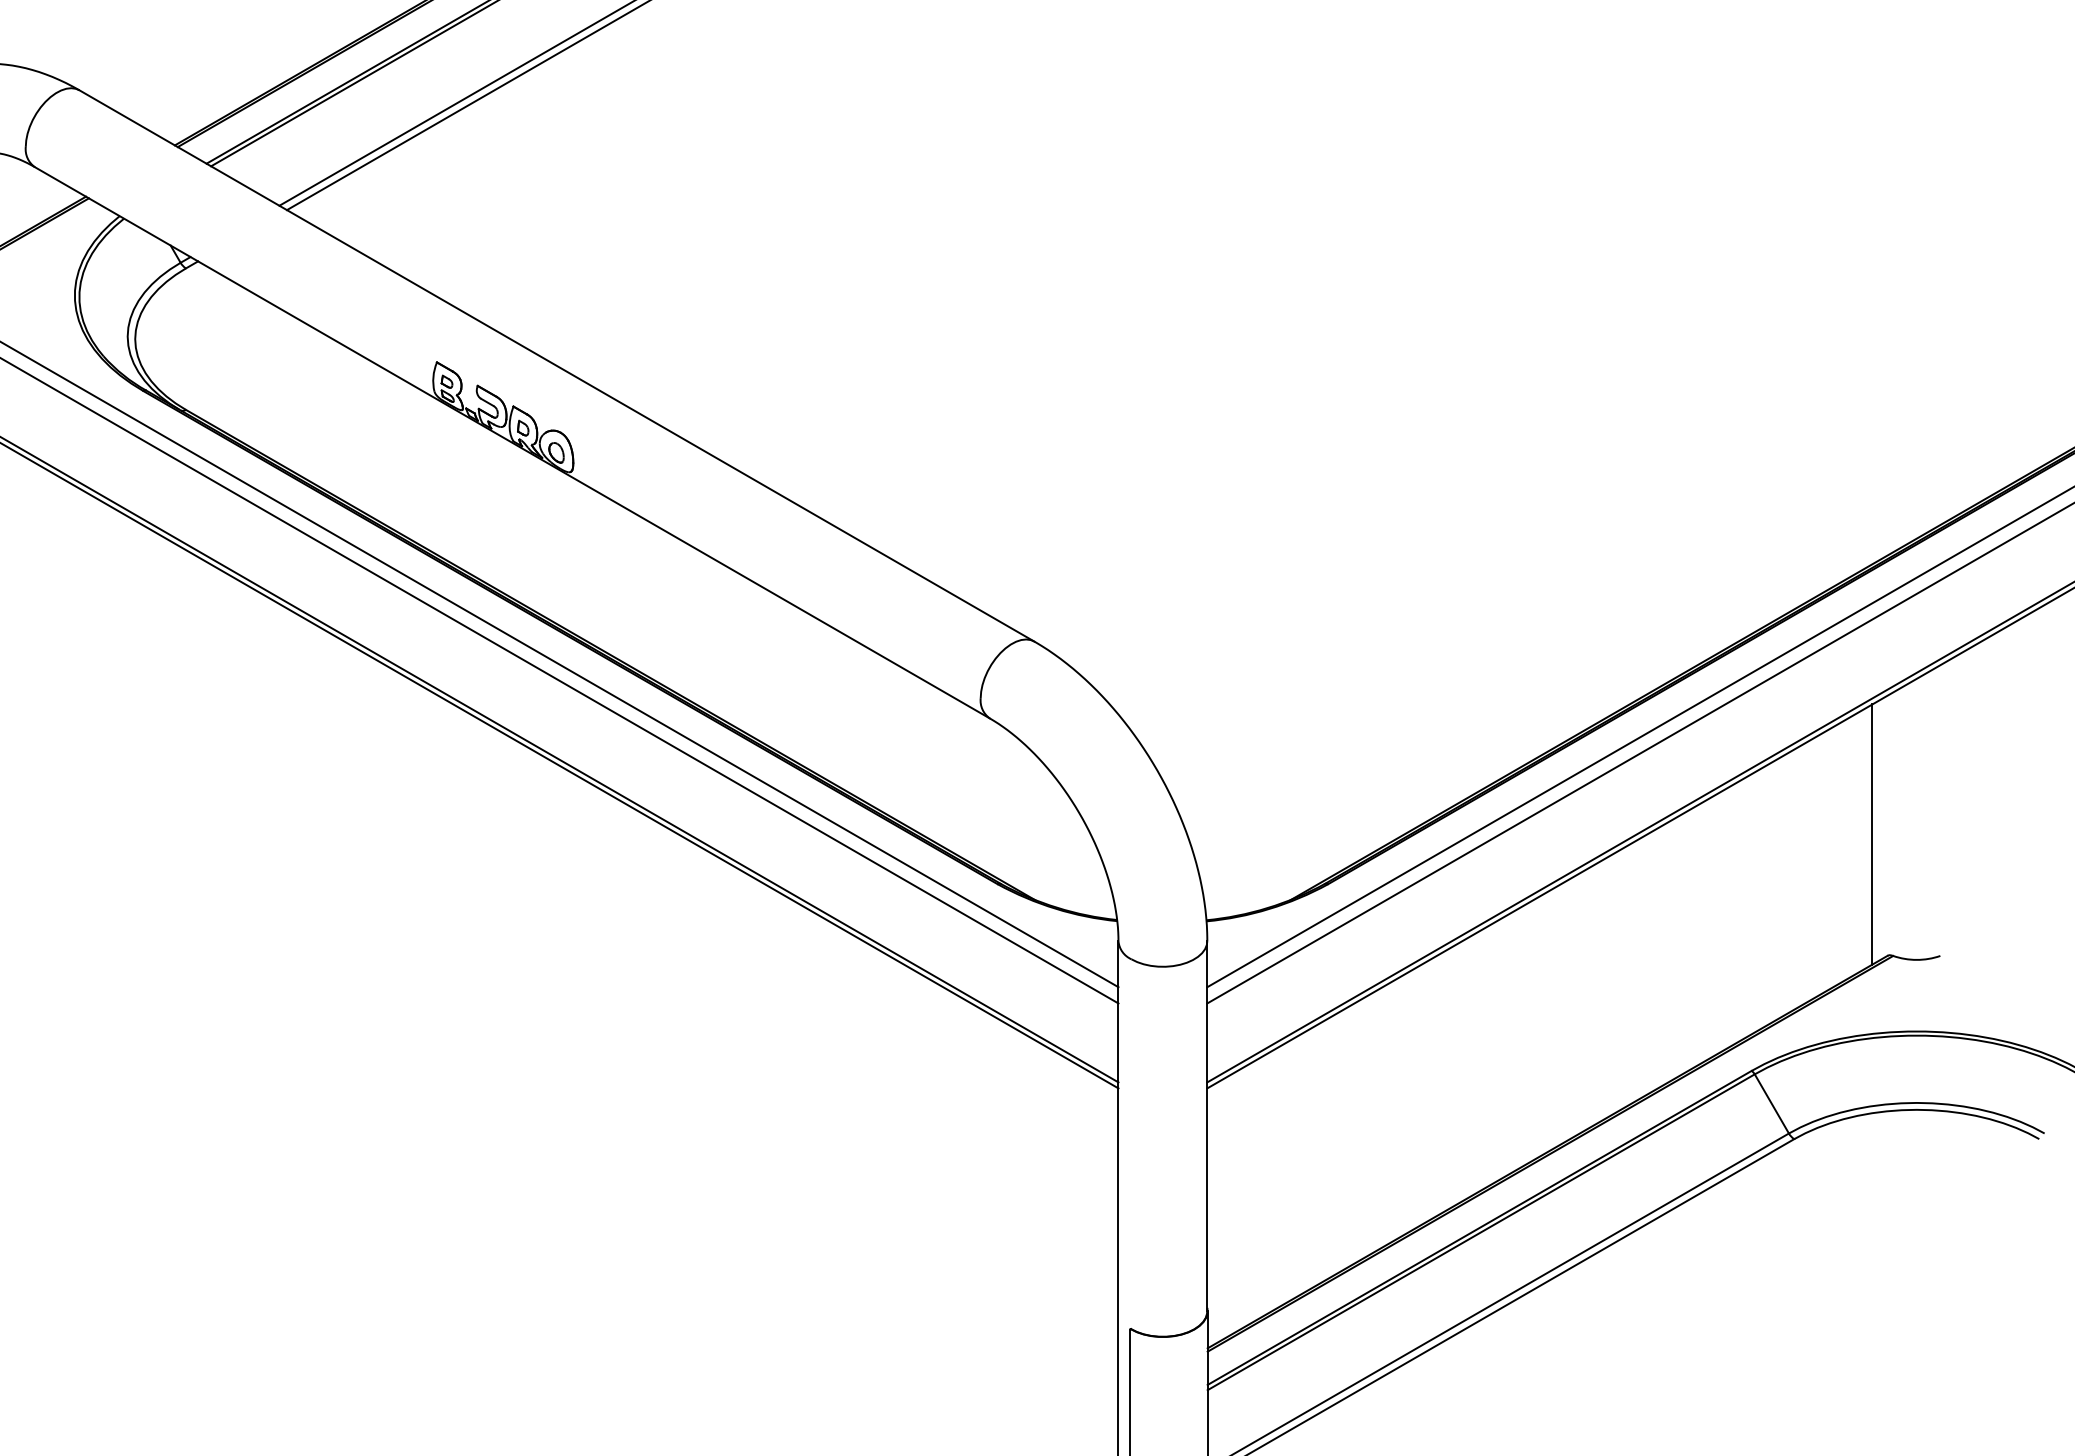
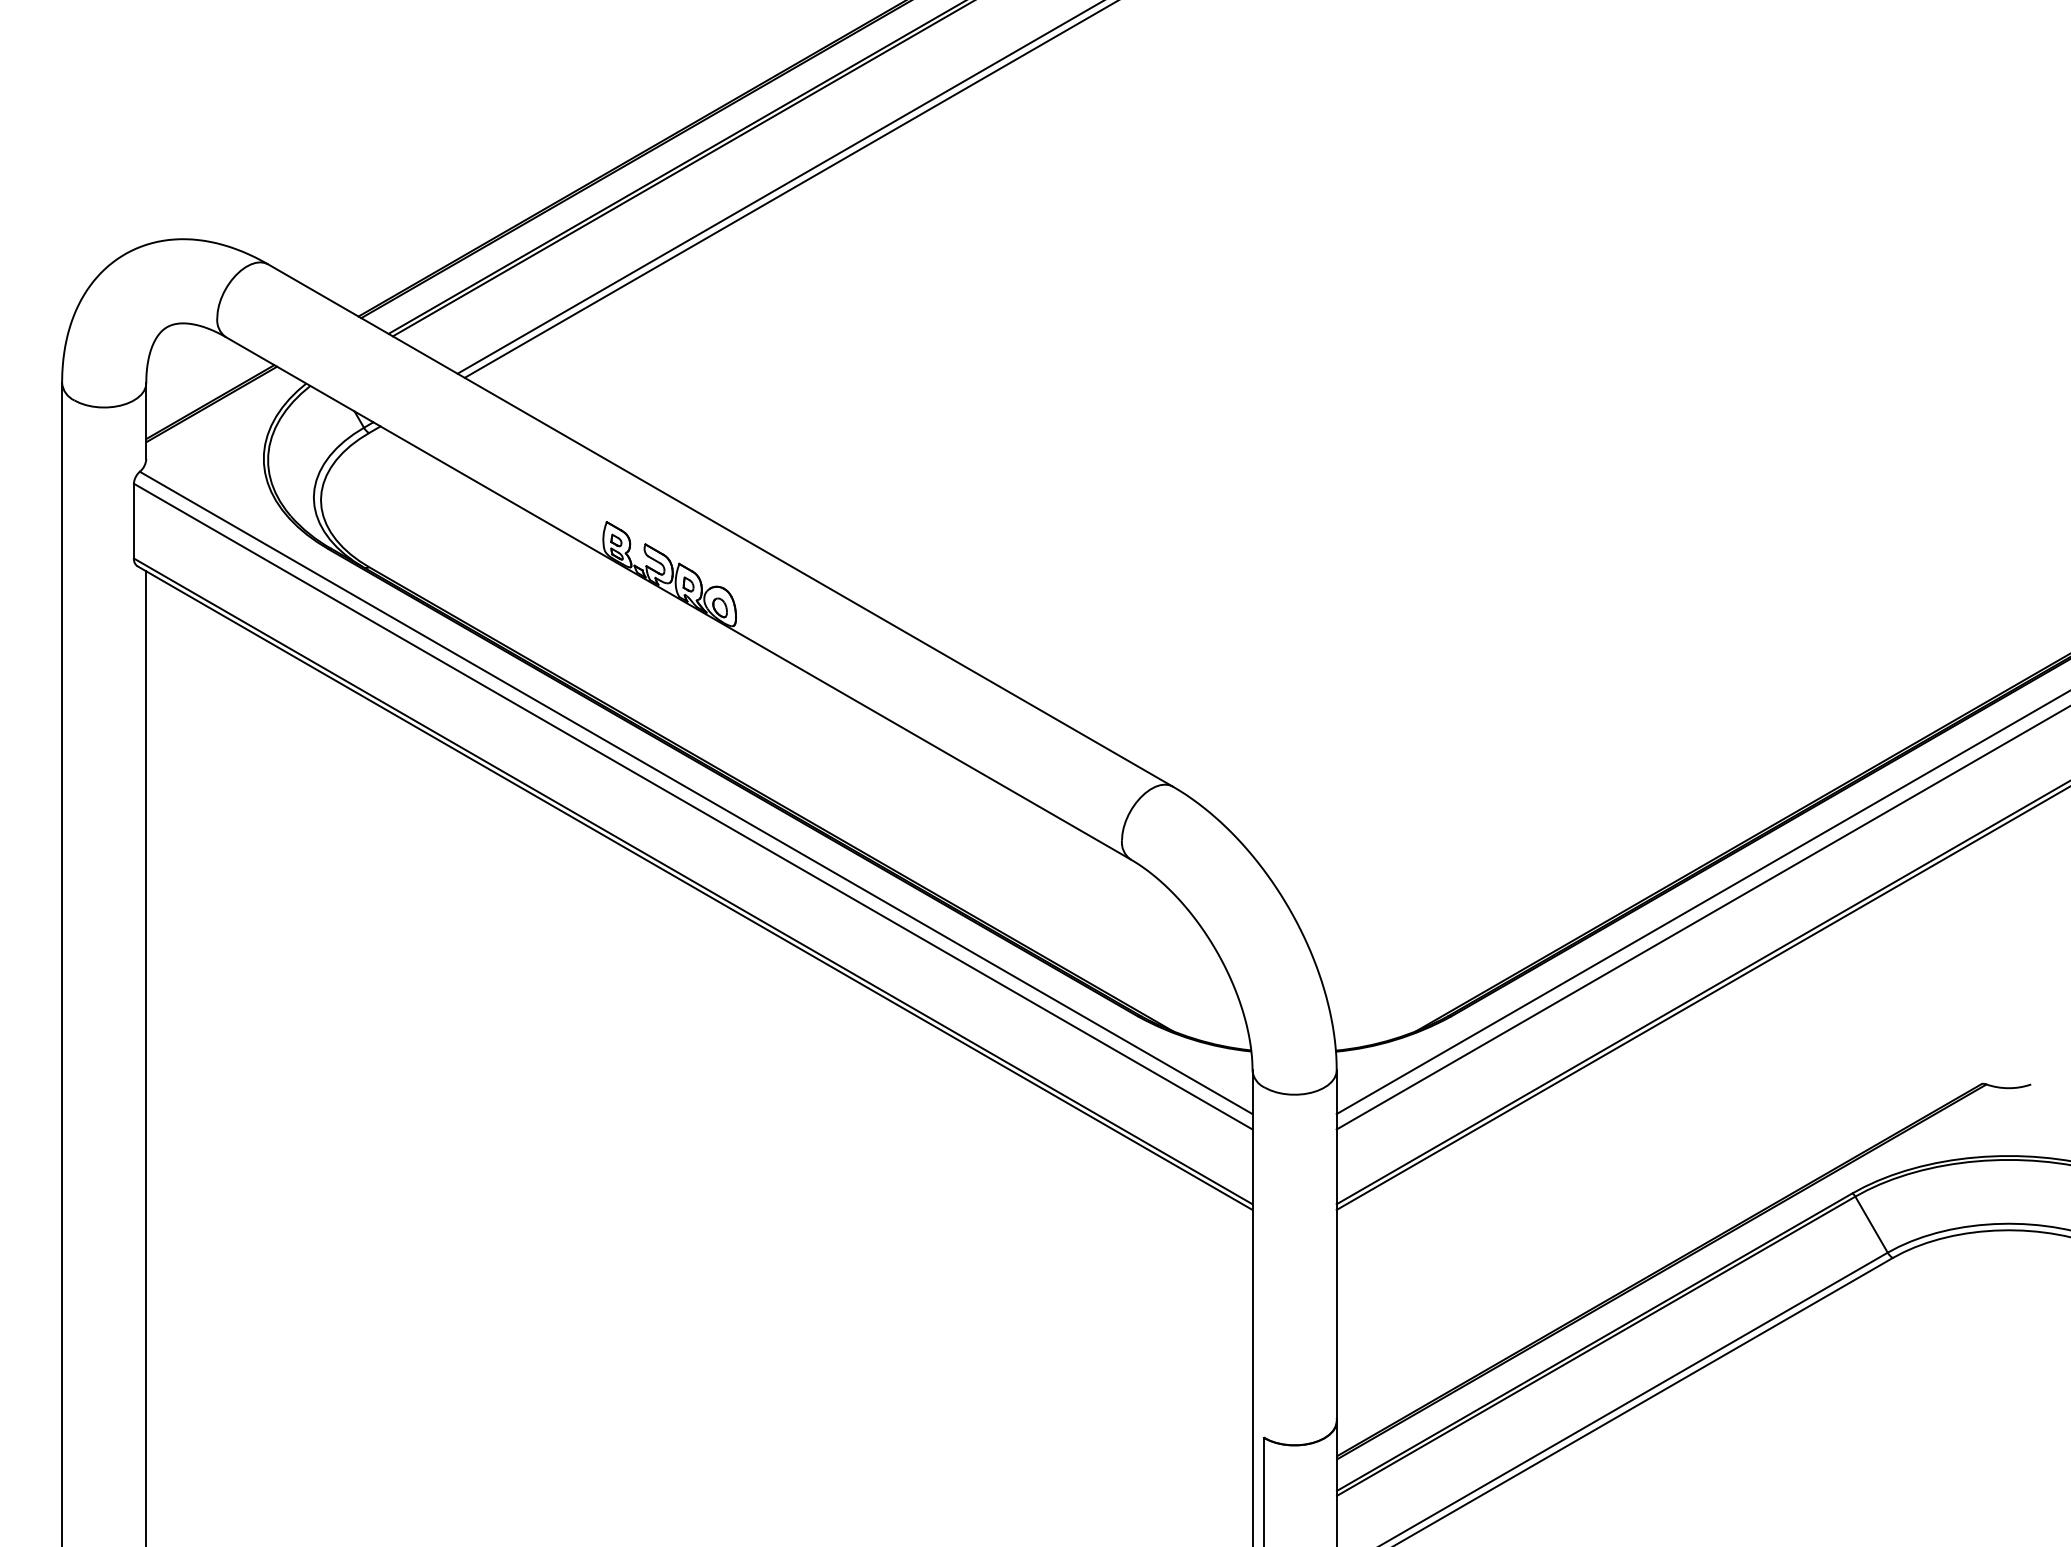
line: (1872, 834) -> (1966, 969), removed

